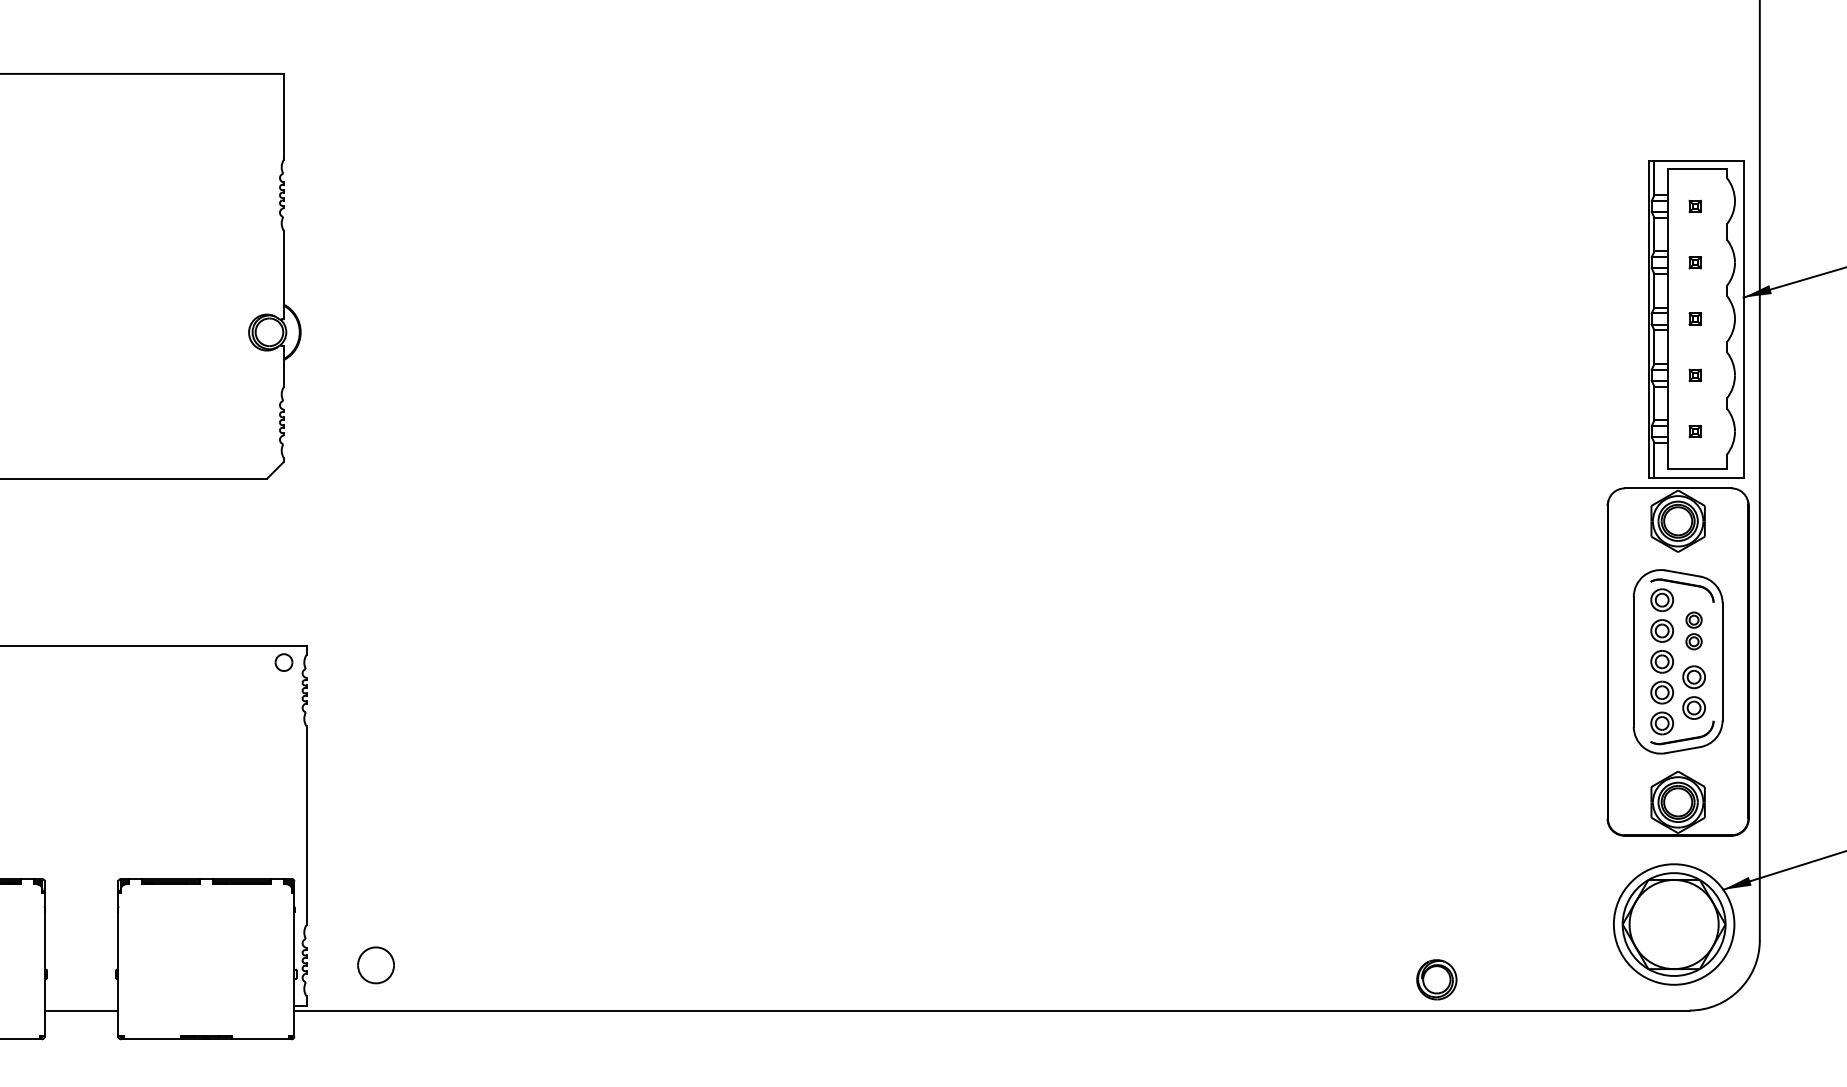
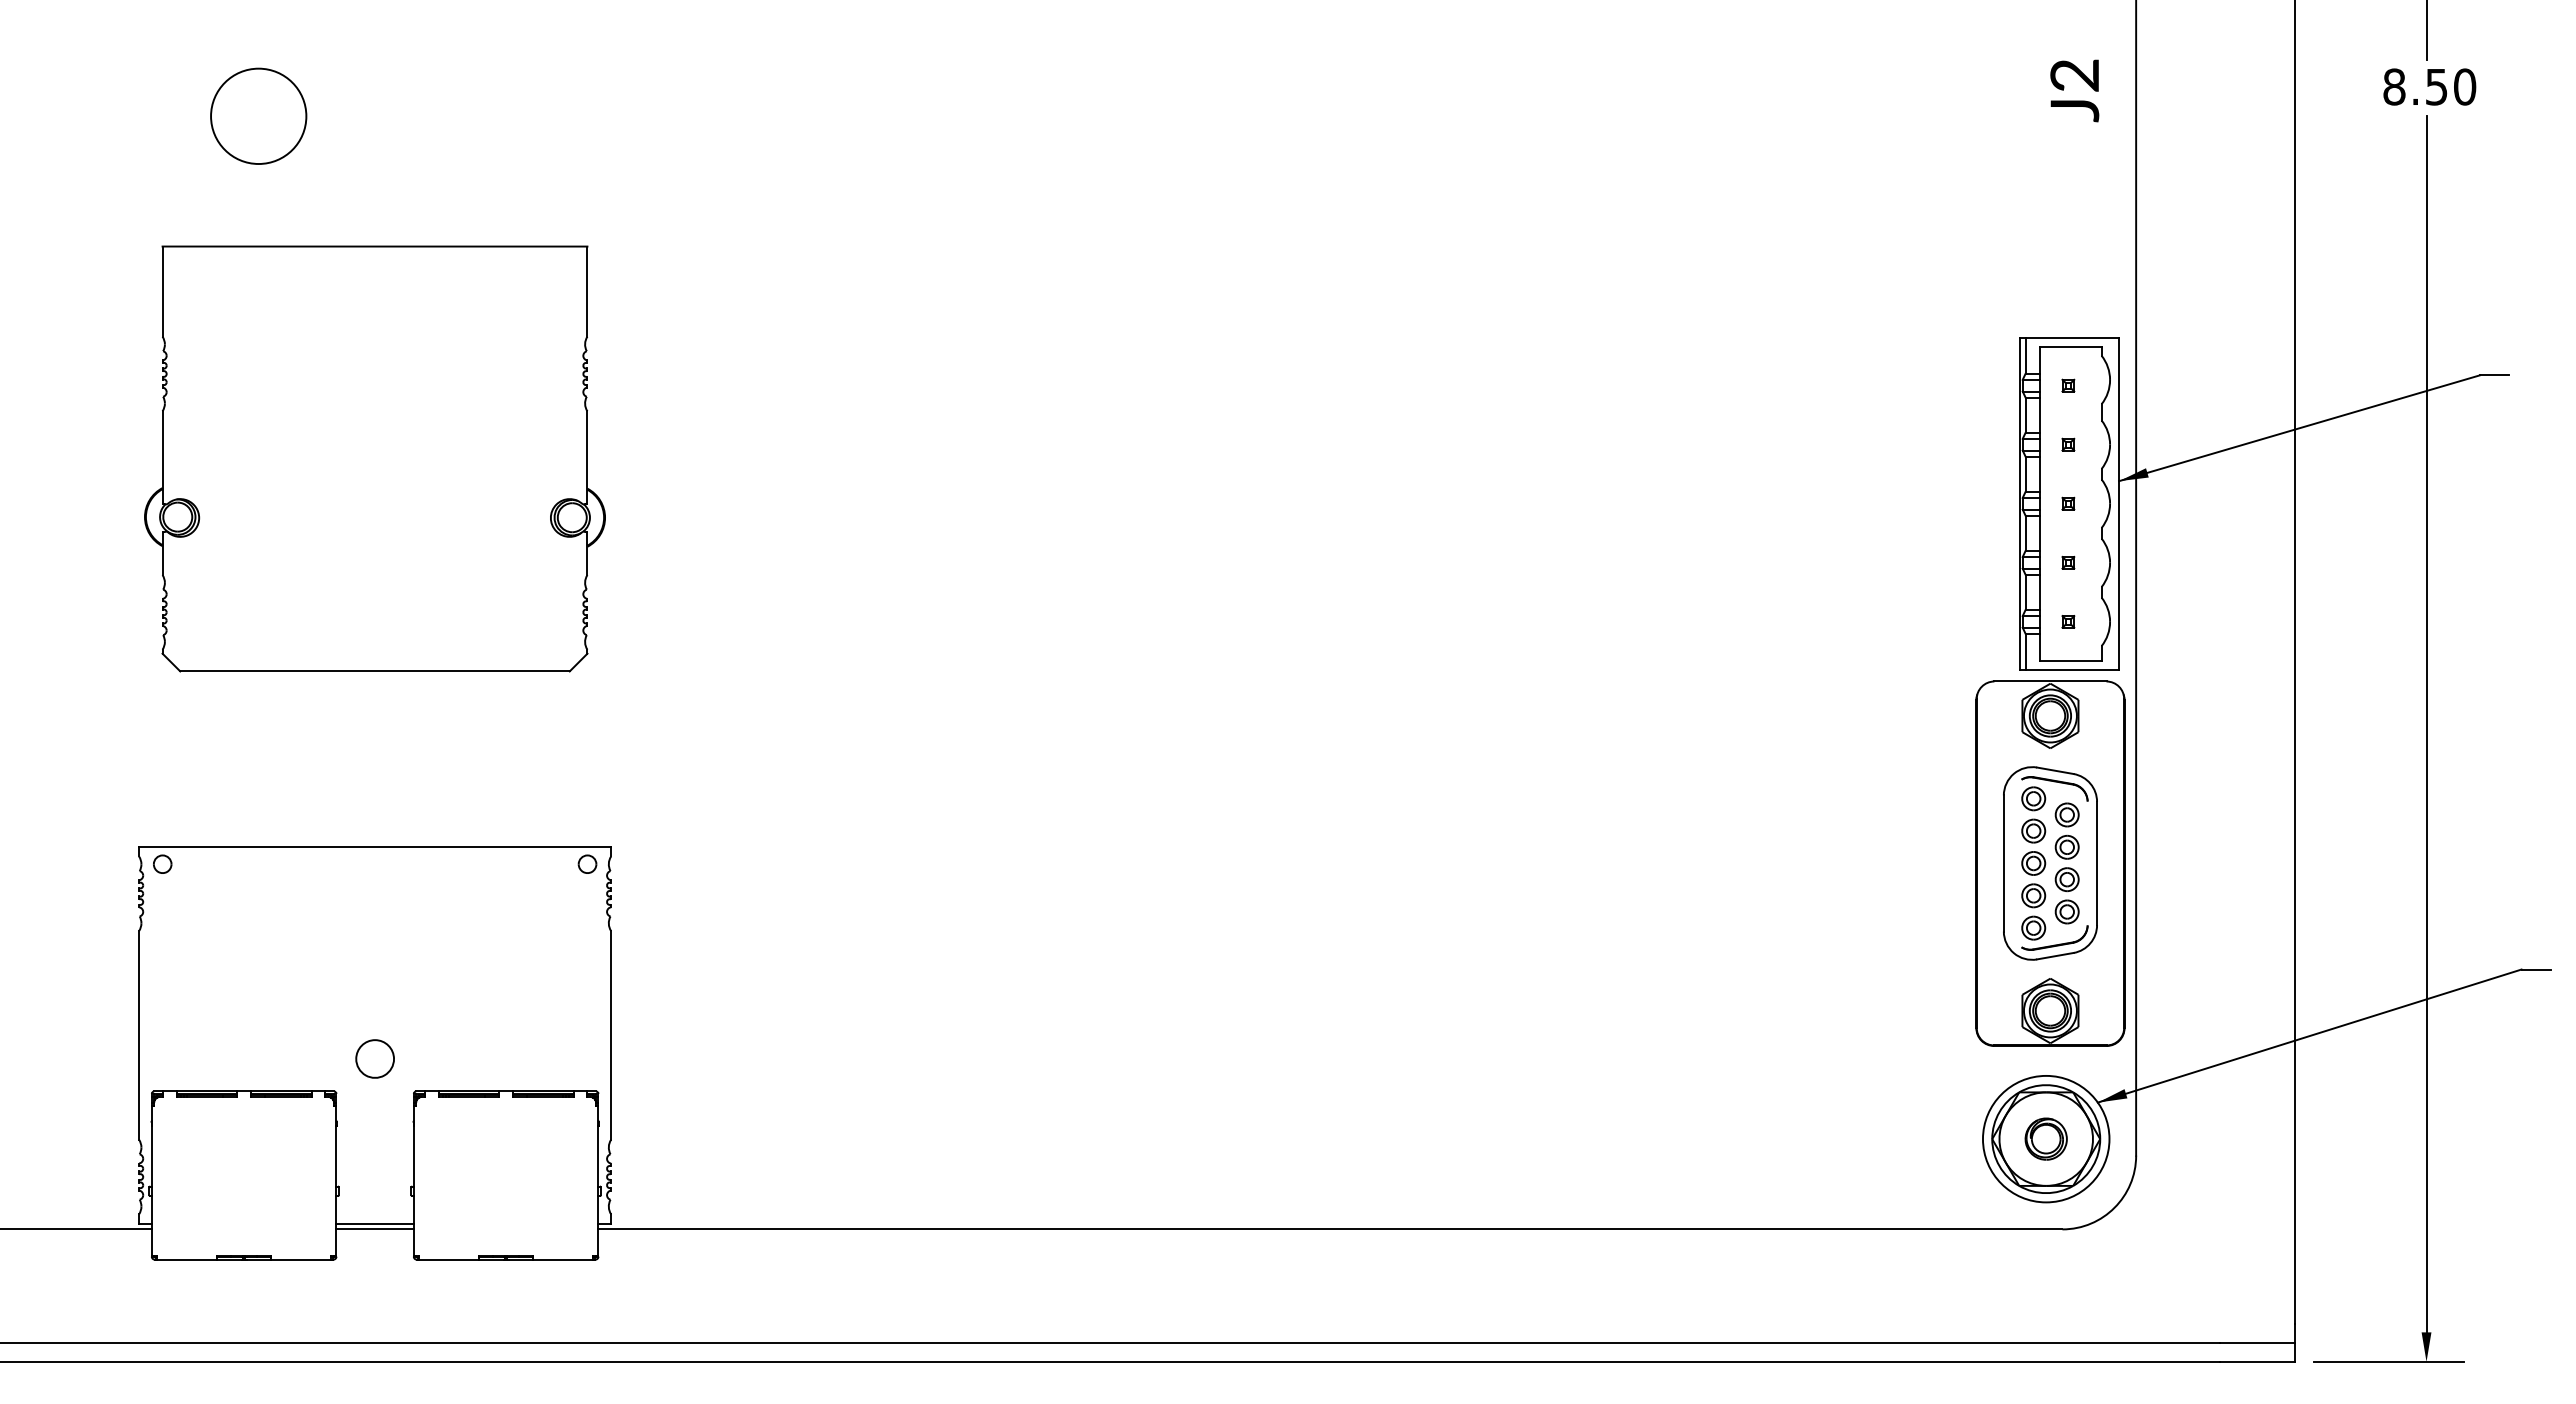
part: (1693, 630) -> (2066, 830), size x1.43
part: (375, 964) -> (374, 1058), moved
part: (1436, 979) -> (2045, 1138), moved
line: (80, 1005) -> (374, 1224), added

